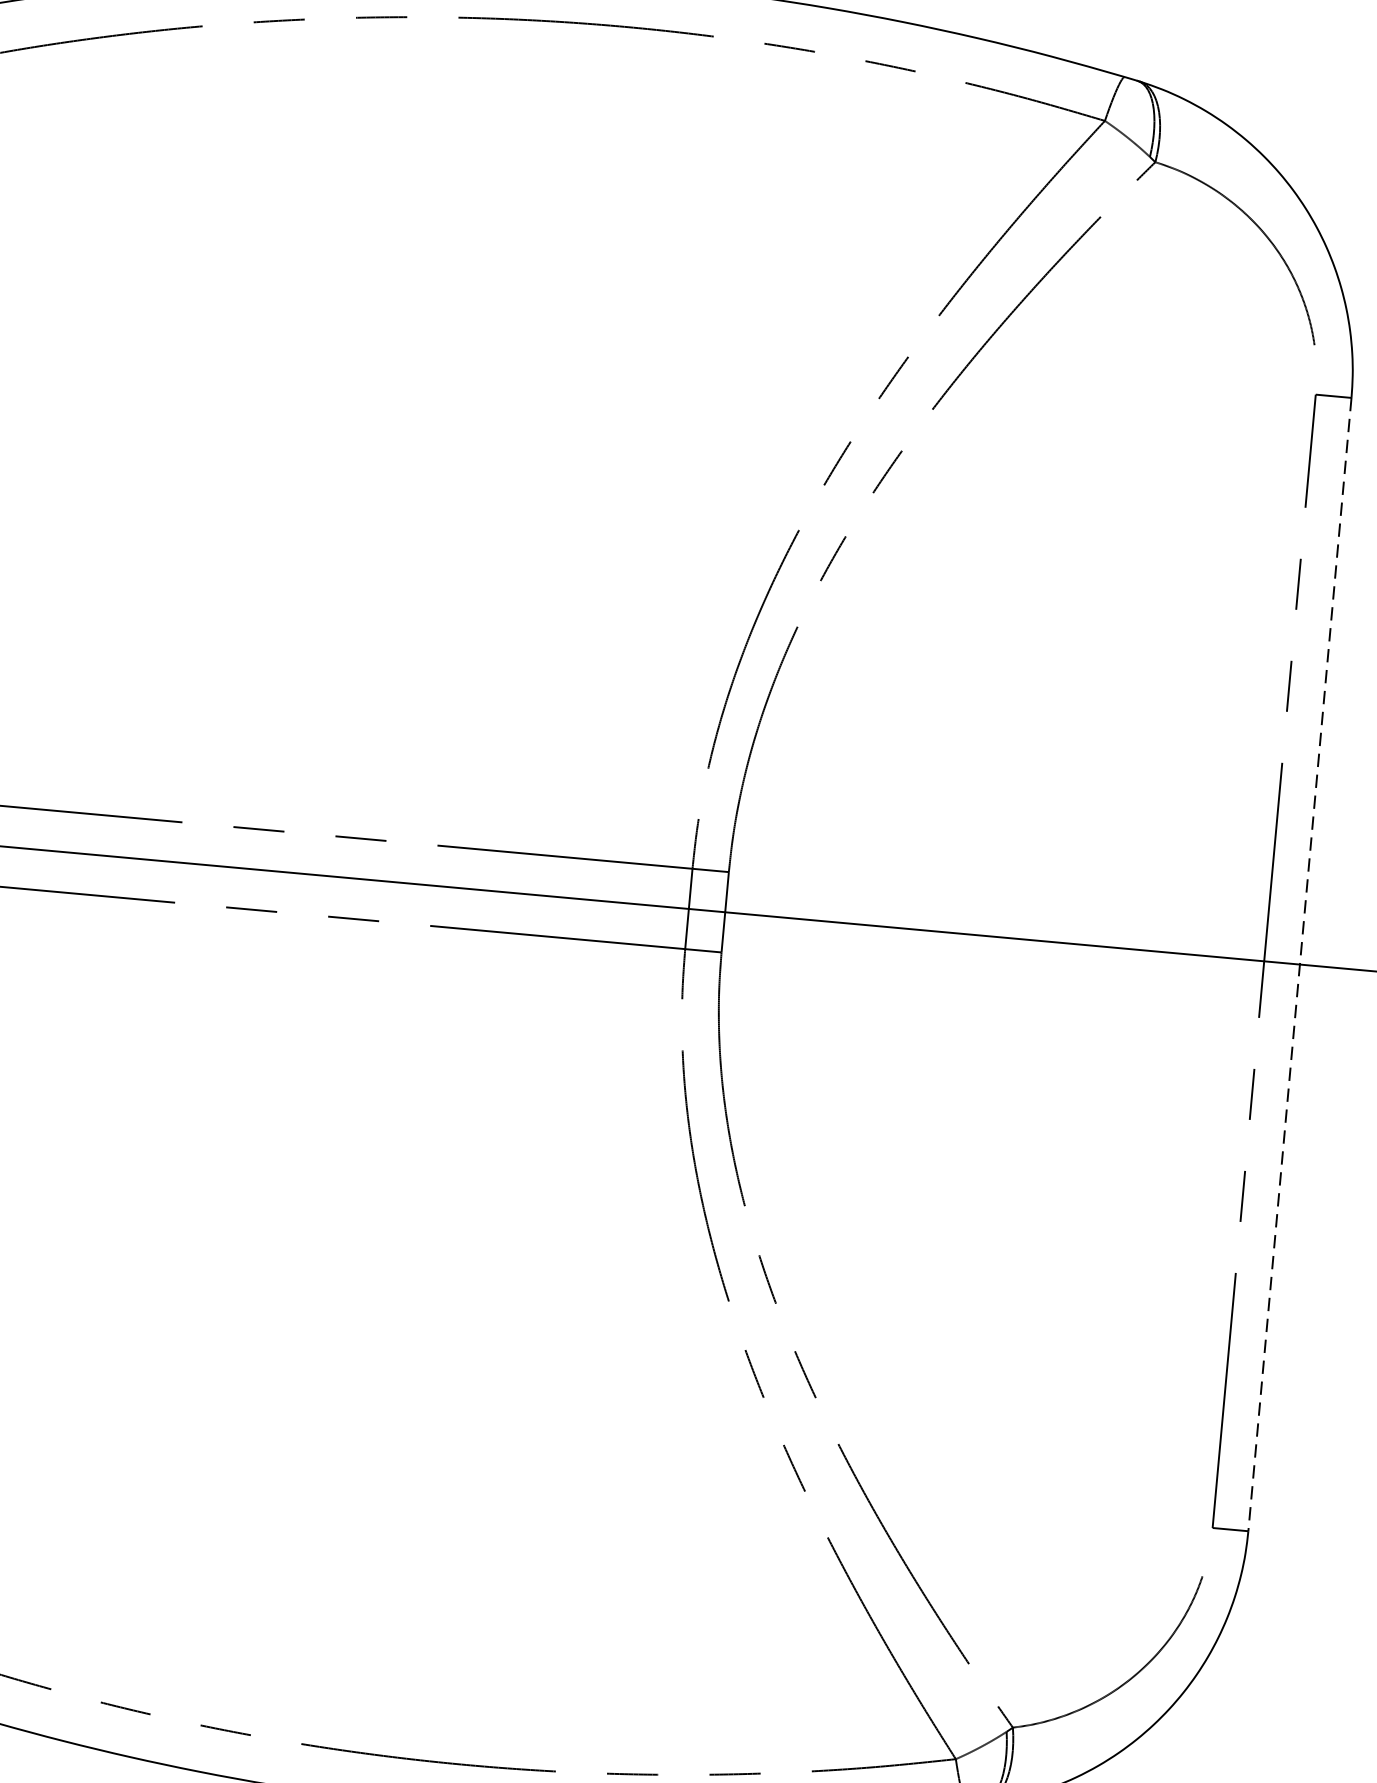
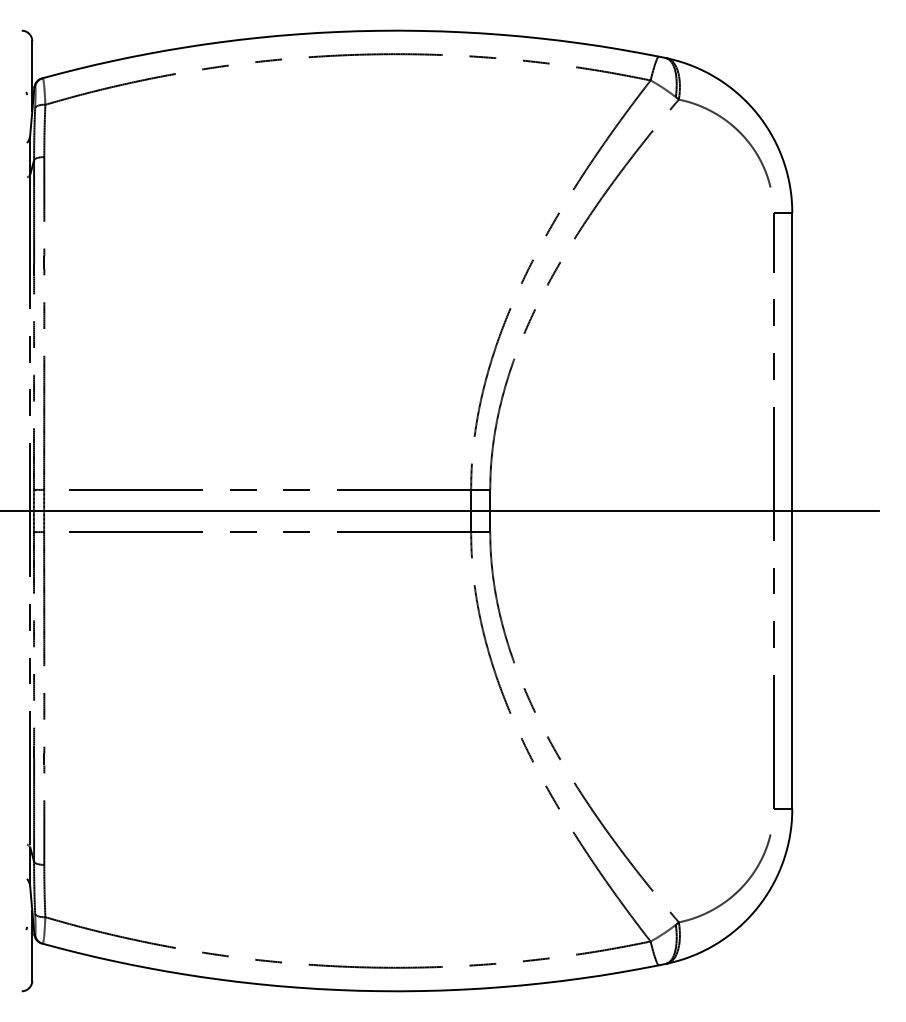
line: (1300, 965) -> (792, 511), dashed -> solid

